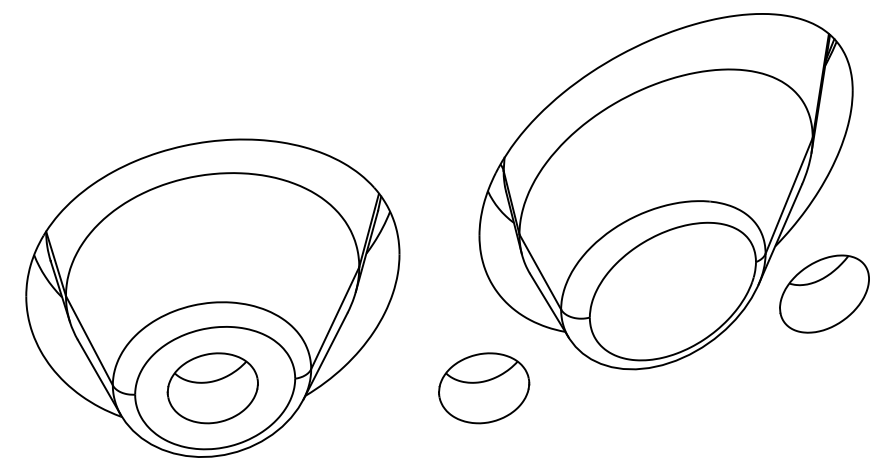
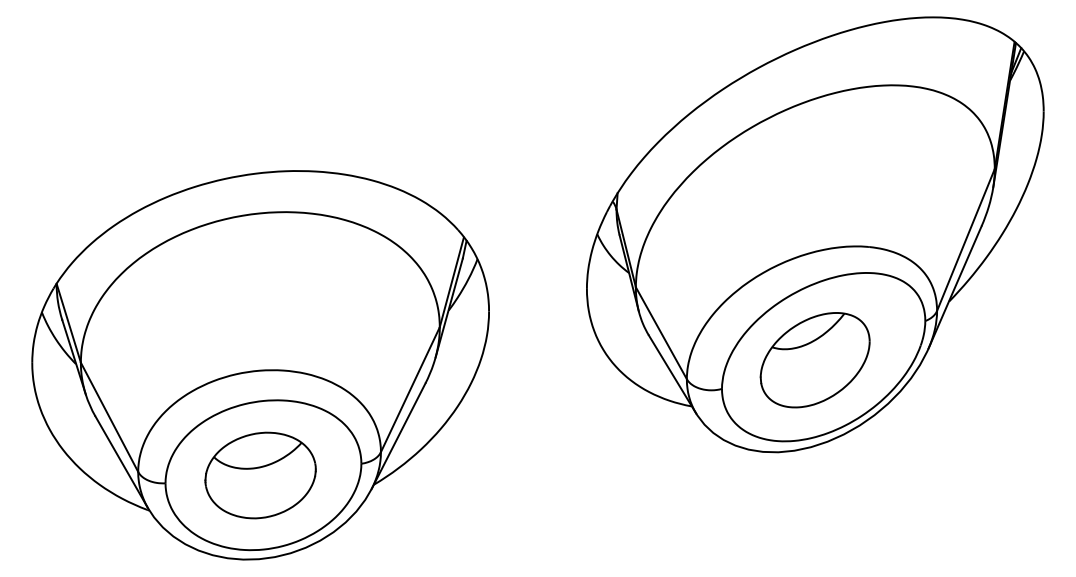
part: (823, 294) -> (814, 360), moved
part: (484, 388) -> (592, 475), removed

